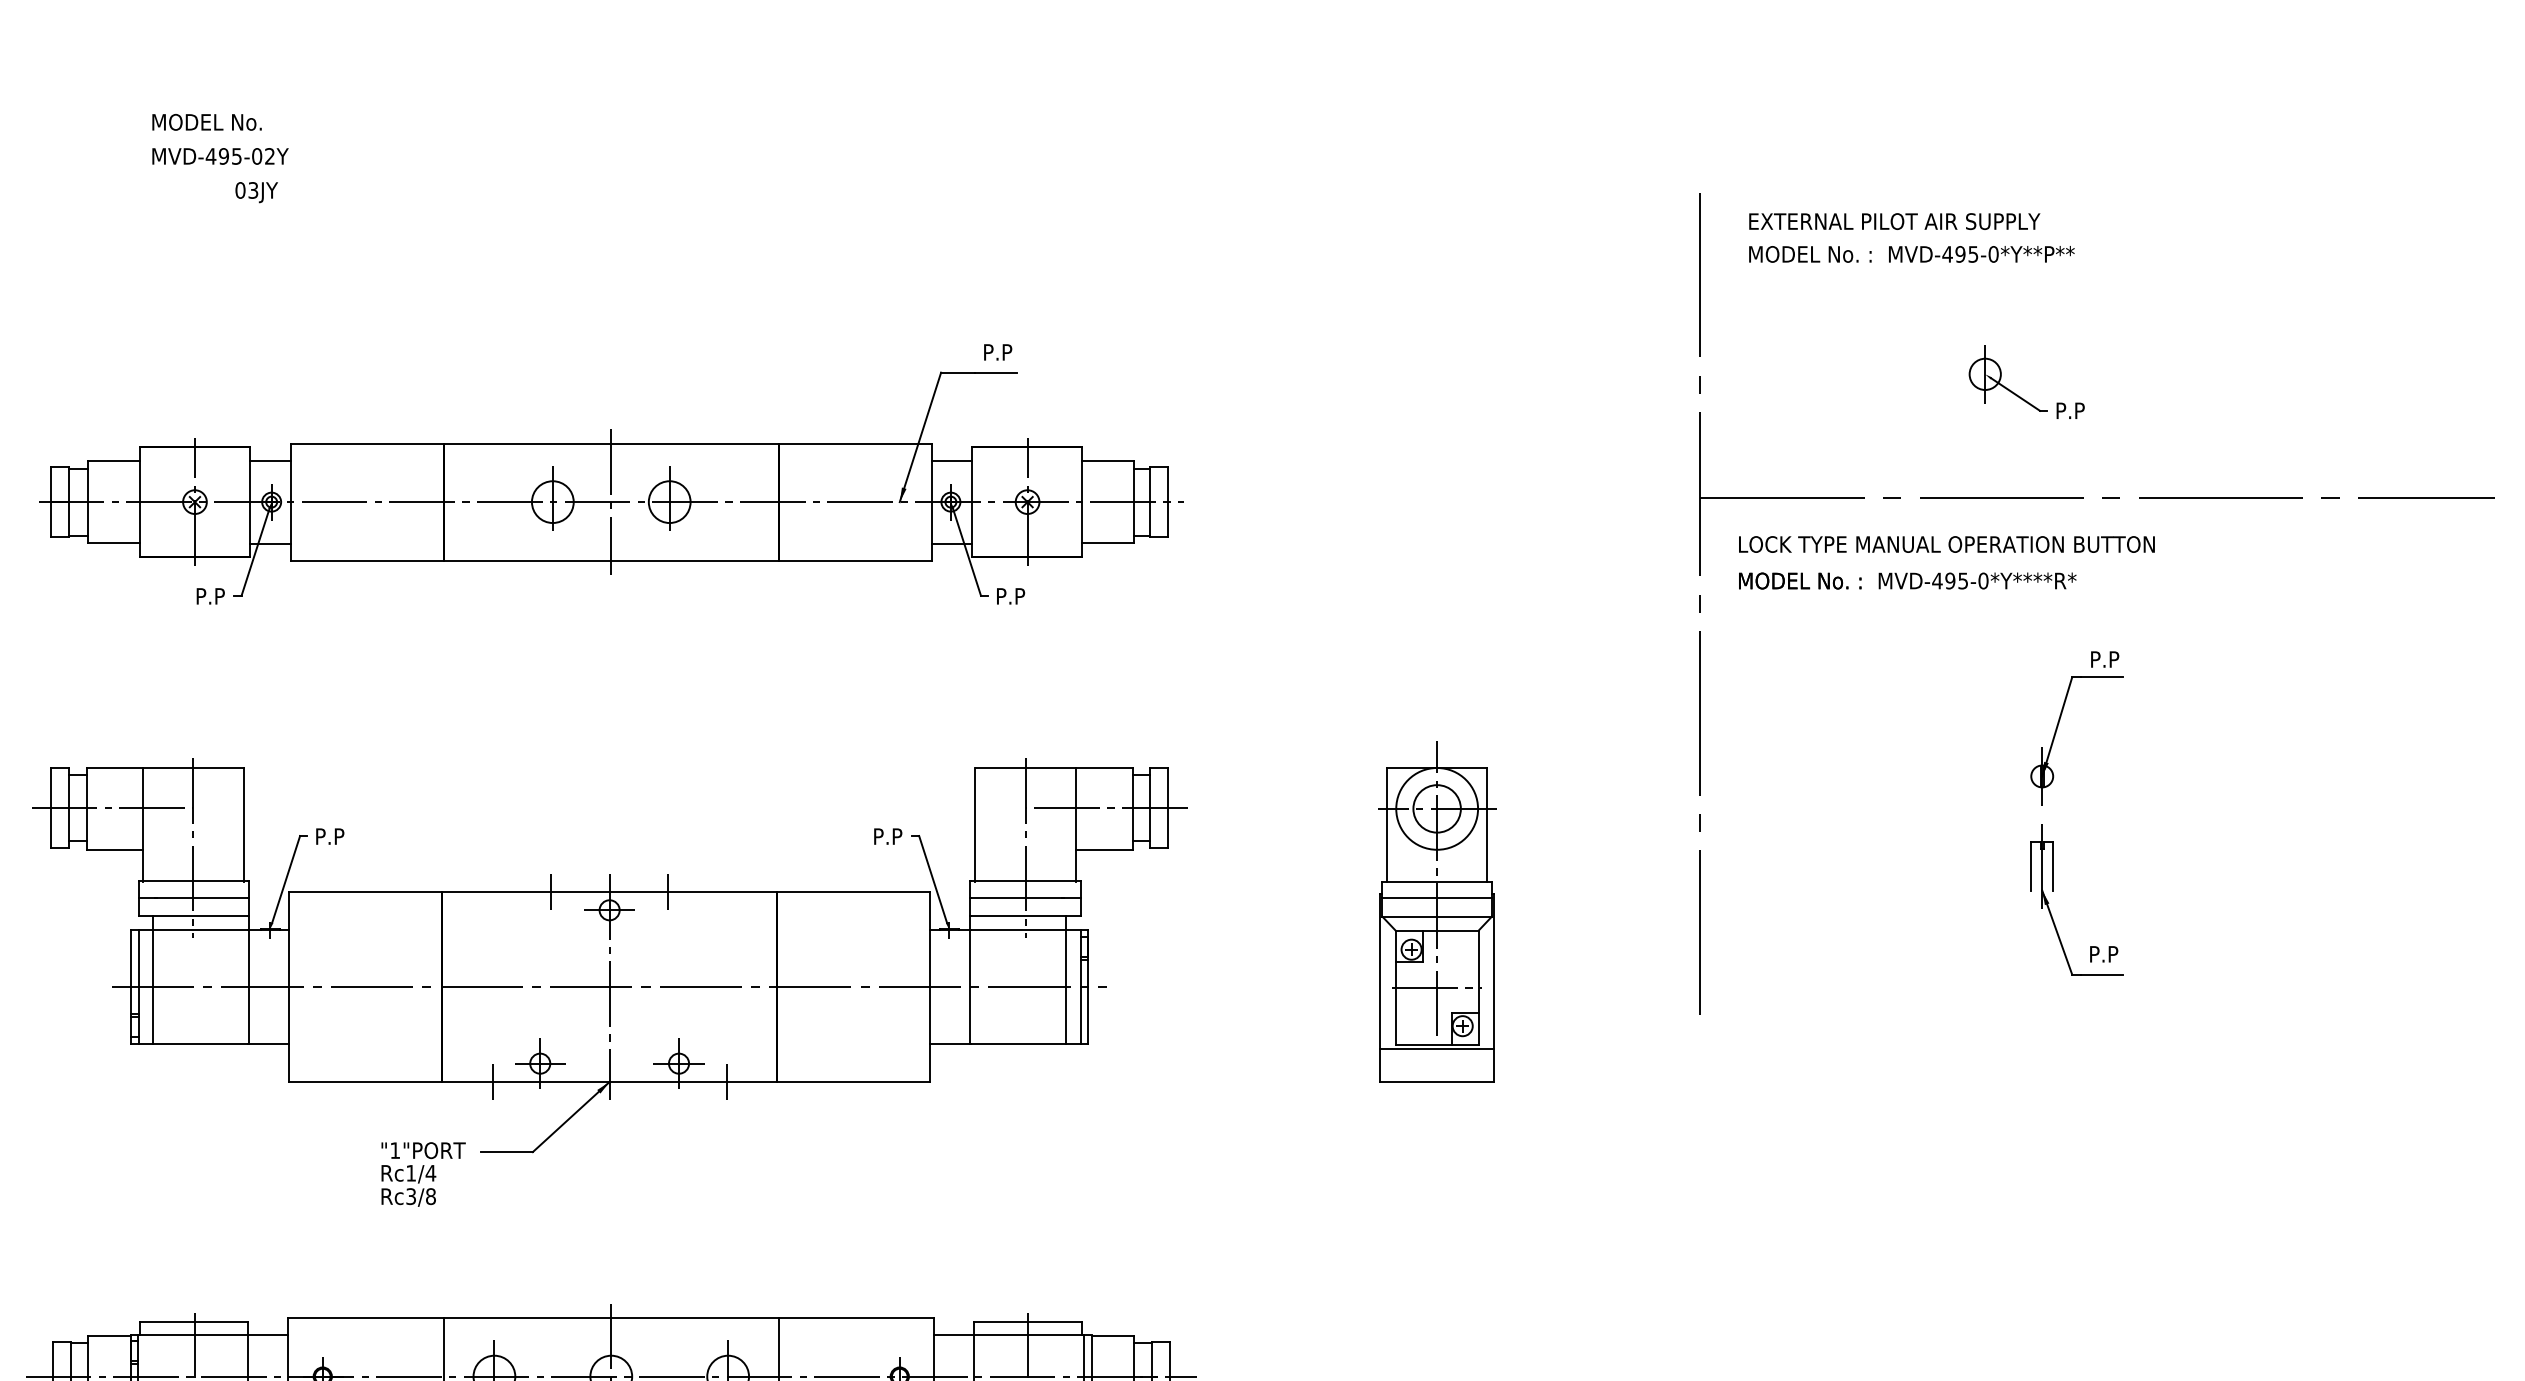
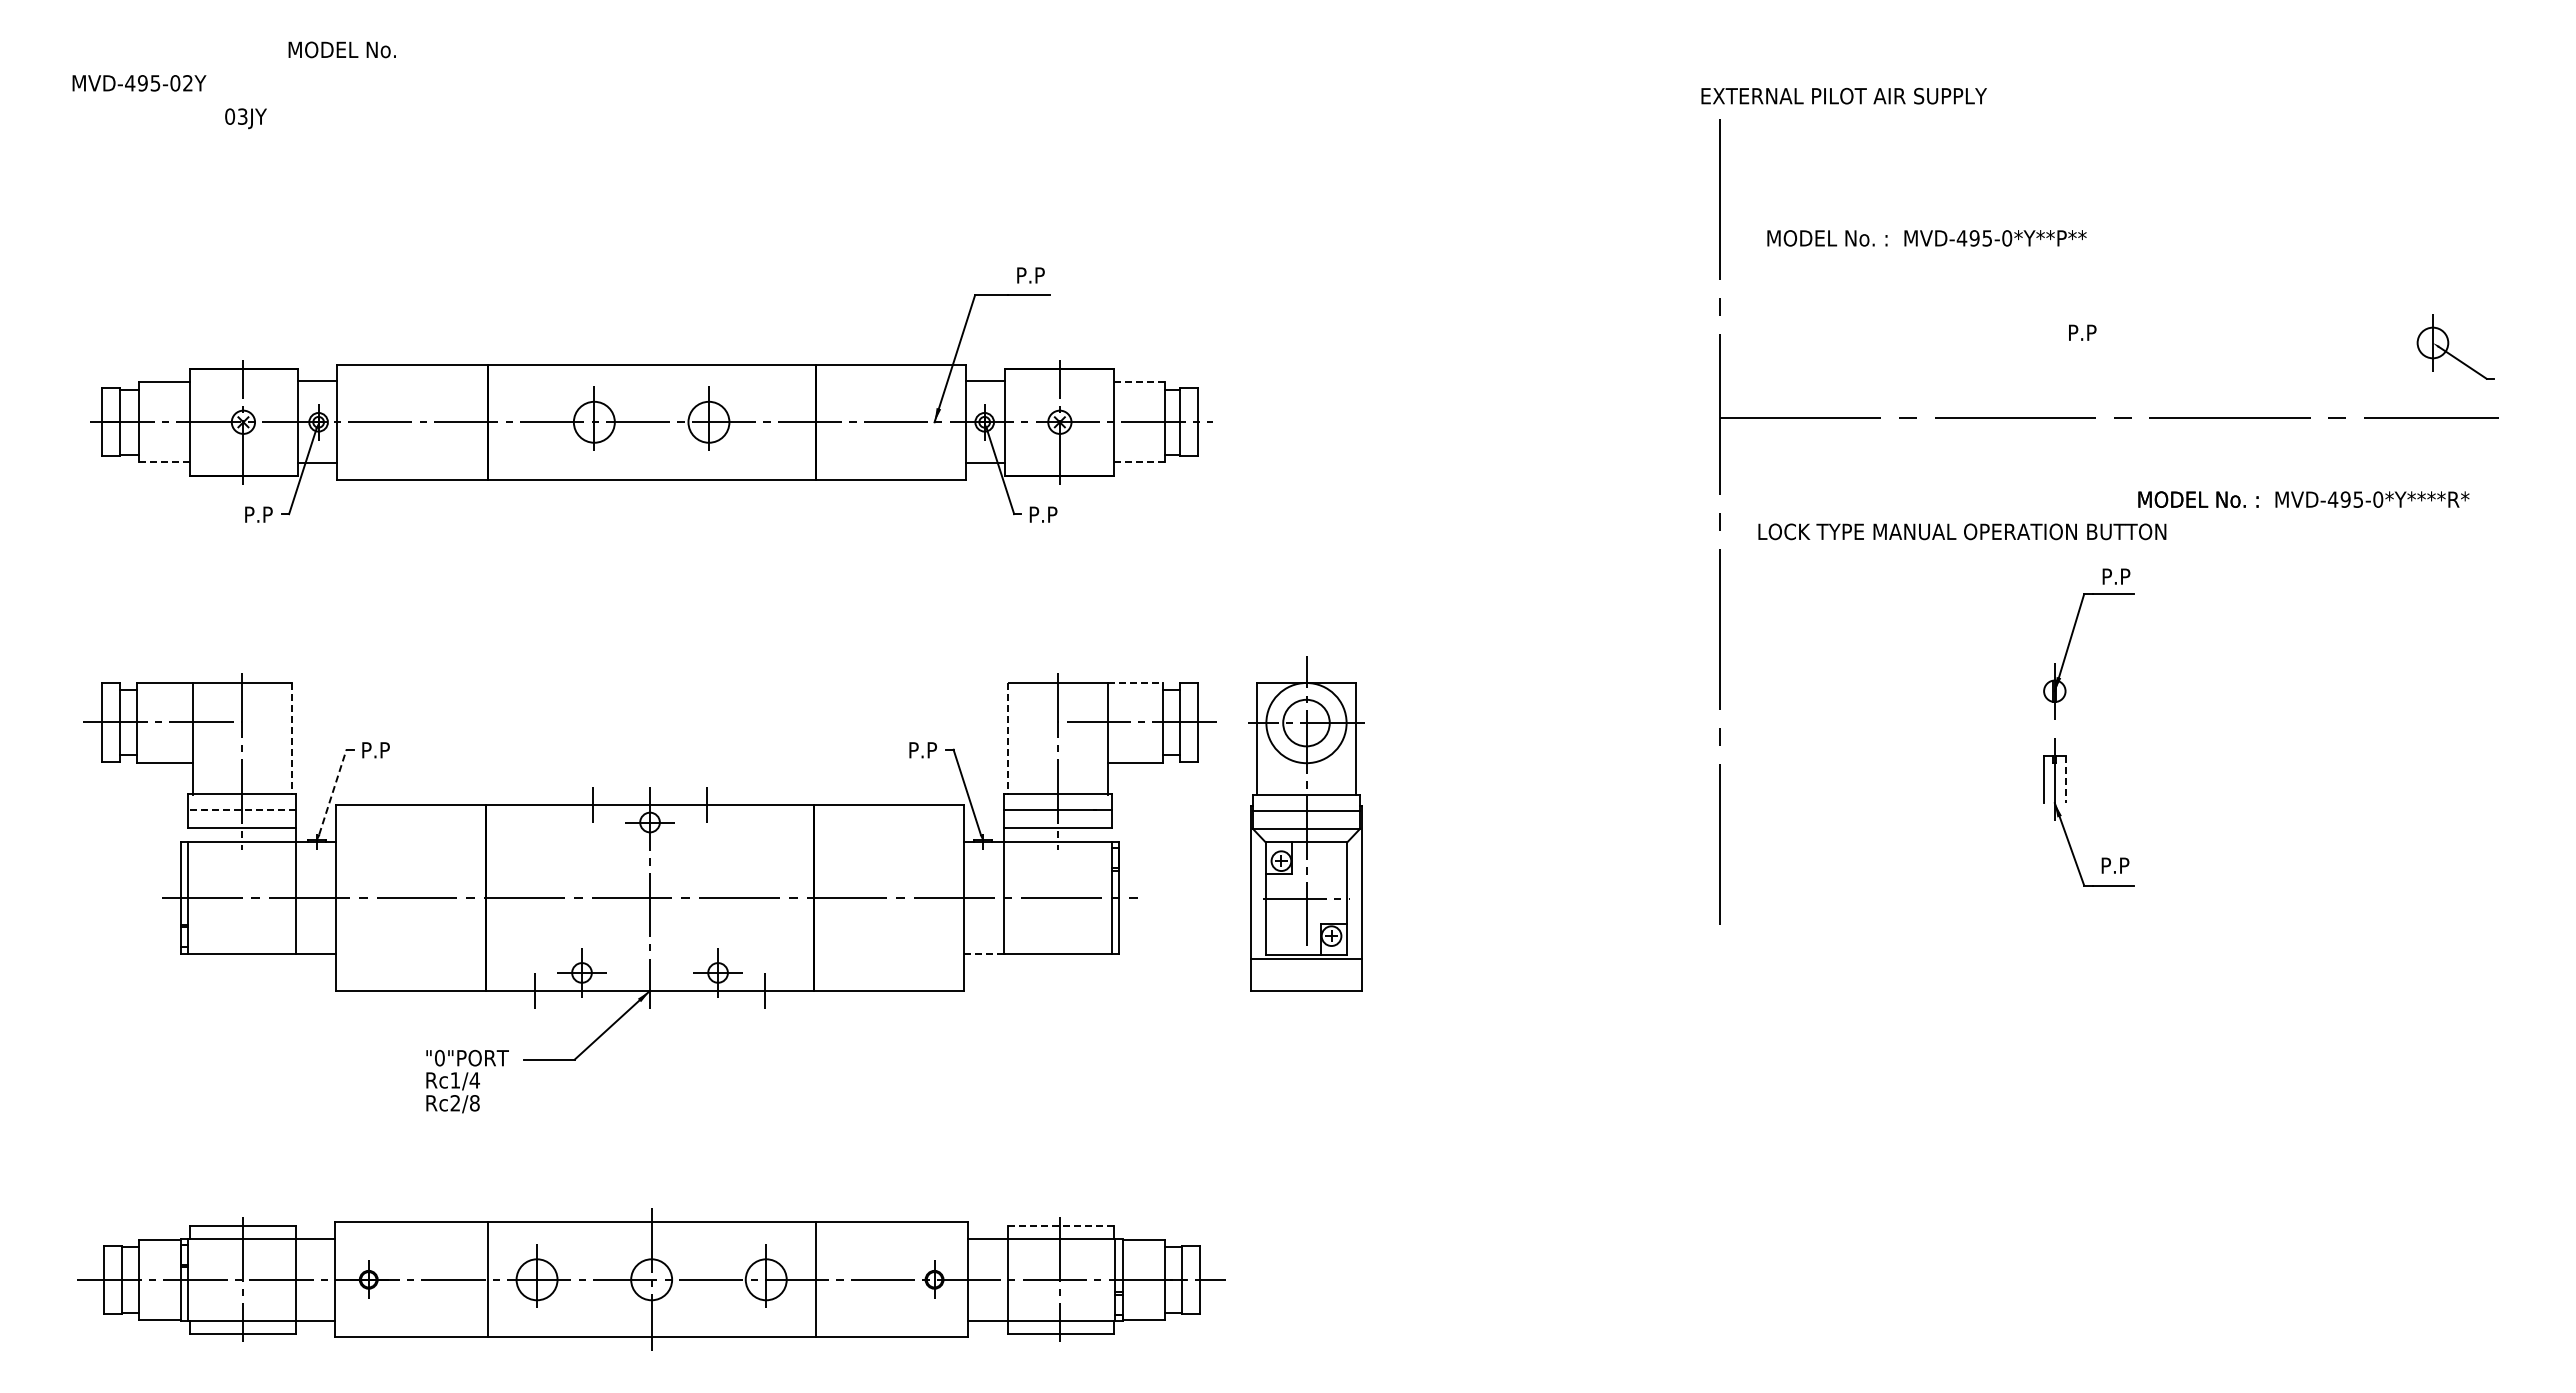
text: (206, 121) -> (341, 49), moved
text: (220, 156) -> (139, 83), moved
text: (256, 192) -> (245, 118), moved
text: (1894, 220) -> (1843, 95), moved
text: (1911, 254) -> (1926, 238), moved
part: (2002, 375) -> (2449, 344), moved
line: (1108, 461) -> (1139, 382), solid -> dashed
line: (611, 501) -> (651, 421), removed
line: (114, 543) -> (164, 462), solid -> dashed
line: (1108, 543) -> (1139, 462), solid -> dashed
text: (1947, 544) -> (1962, 531), moved
text: (1907, 580) -> (2303, 499), moved
line: (1104, 767) -> (1135, 682), solid -> dashed
line: (243, 824) -> (291, 738), solid -> dashed
line: (975, 824) -> (1008, 738), solid -> dashed
line: (2053, 866) -> (2065, 779), solid -> dashed
line: (285, 879) -> (332, 792), solid -> dashed
line: (193, 898) -> (241, 810), solid -> dashed
part: (1437, 911) -> (1306, 823), moved
line: (153, 979) -> (202, 890), removed
line: (1065, 979) -> (1097, 890), removed
line: (950, 1043) -> (984, 953), solid -> dashed
text: (394, 1150) -> (439, 1058), "1"PORT -> "0"PORT
text: (411, 1196) -> (455, 1103), Rc3/8 -> Rc2/8
line: (1028, 1322) -> (1060, 1226), solid -> dashed

